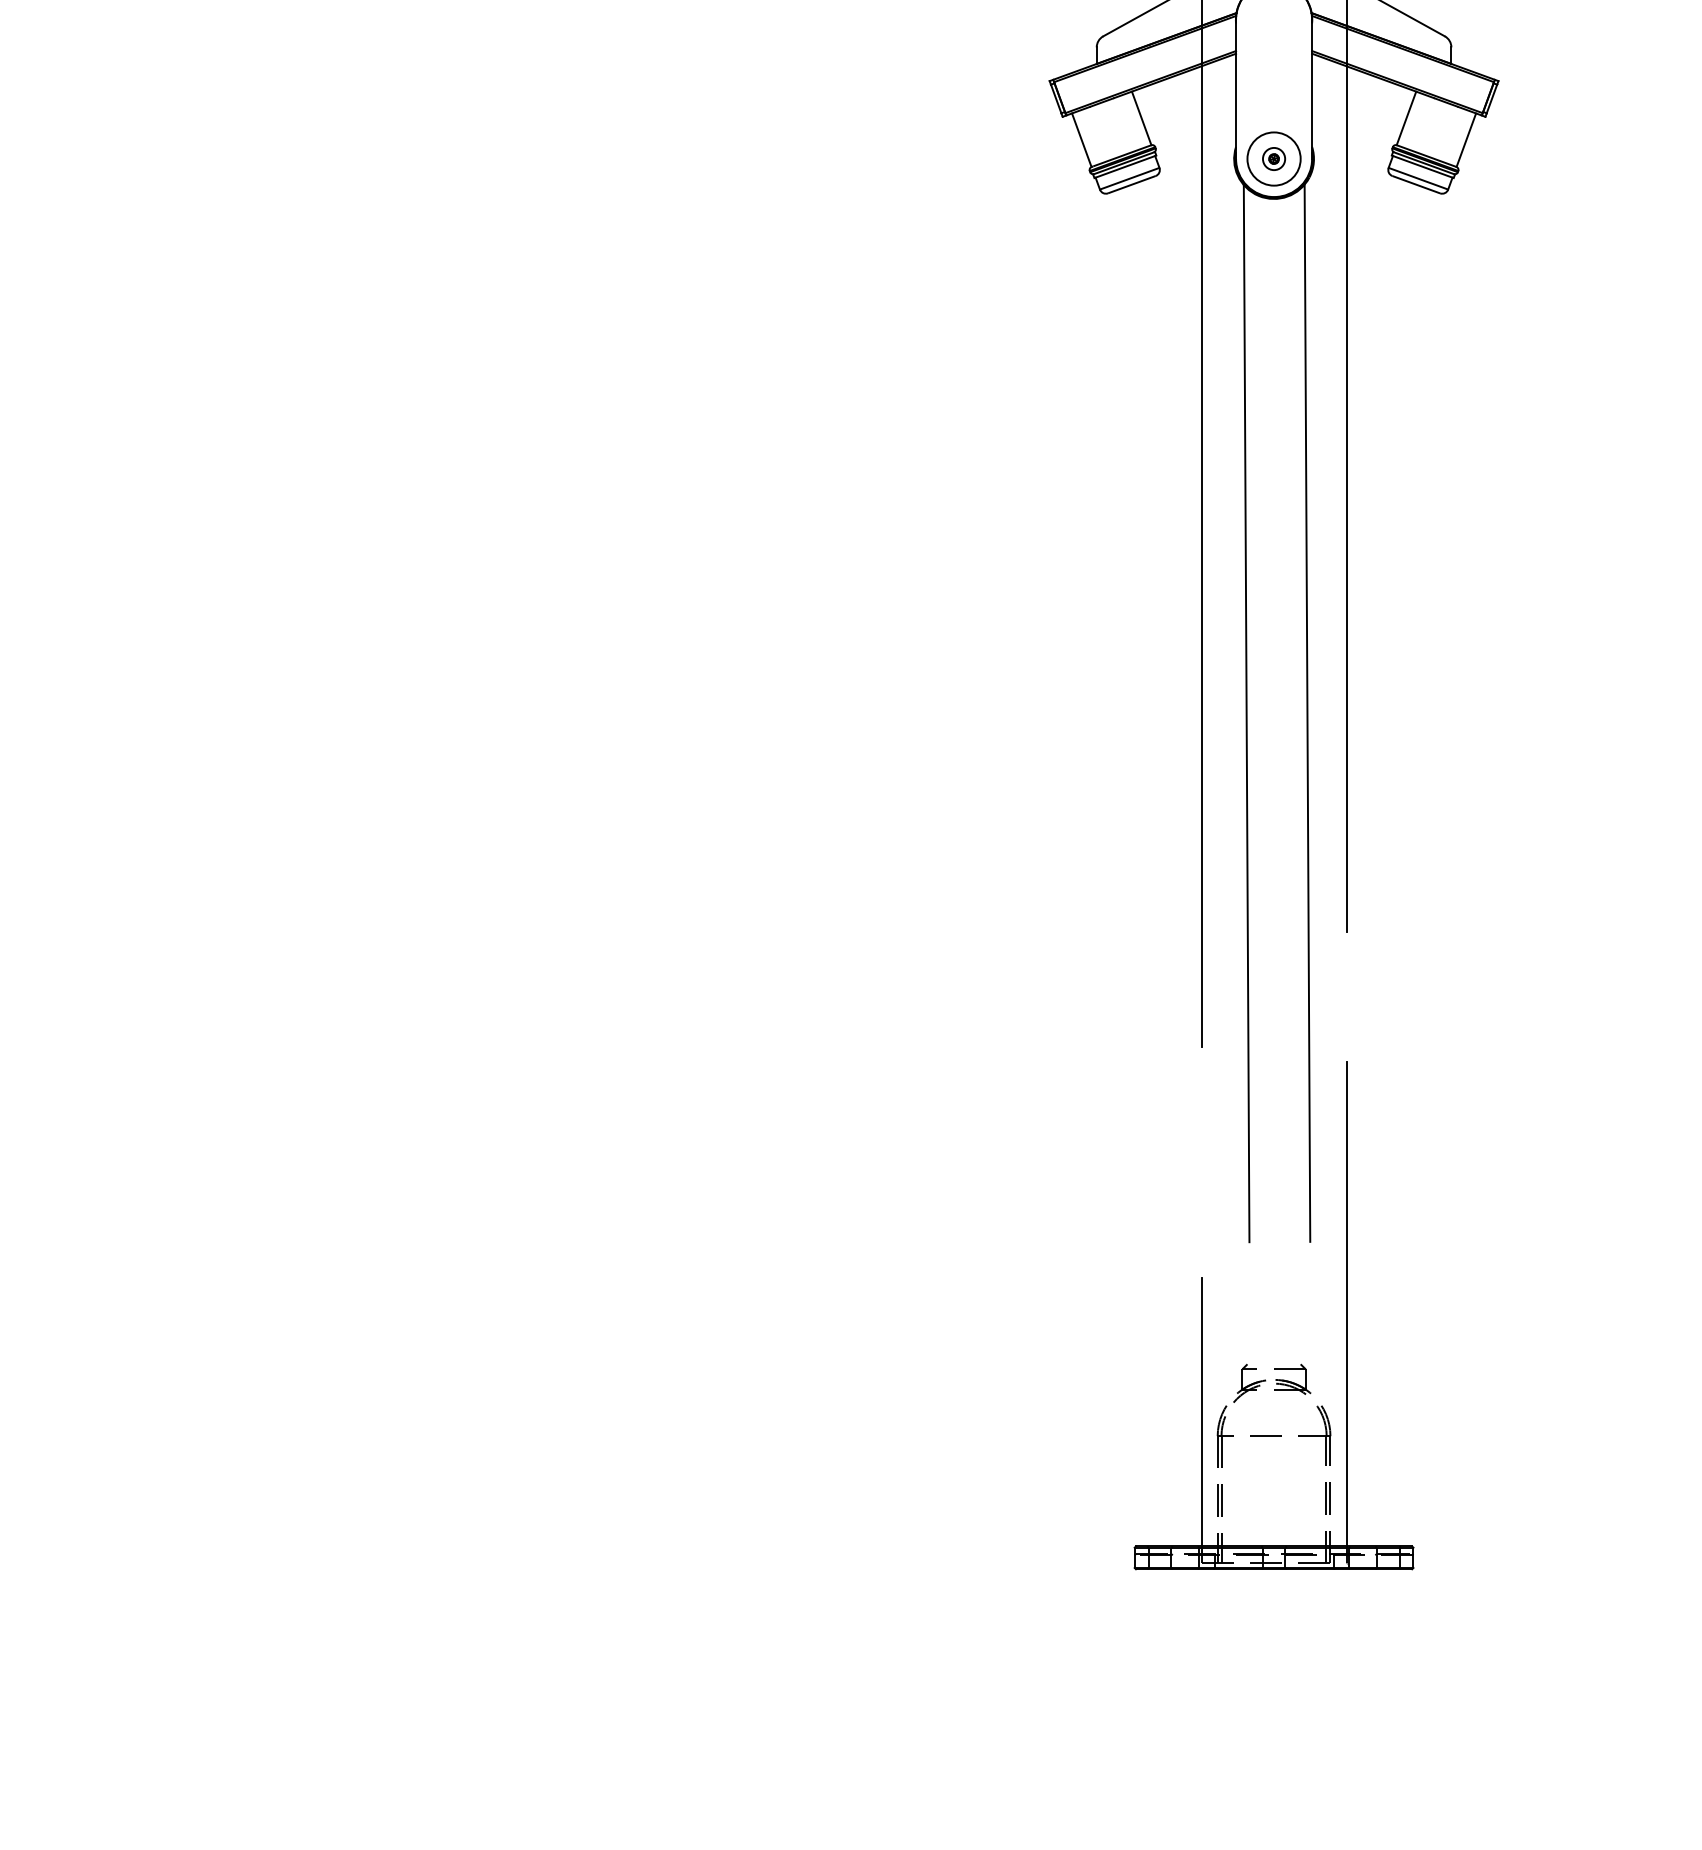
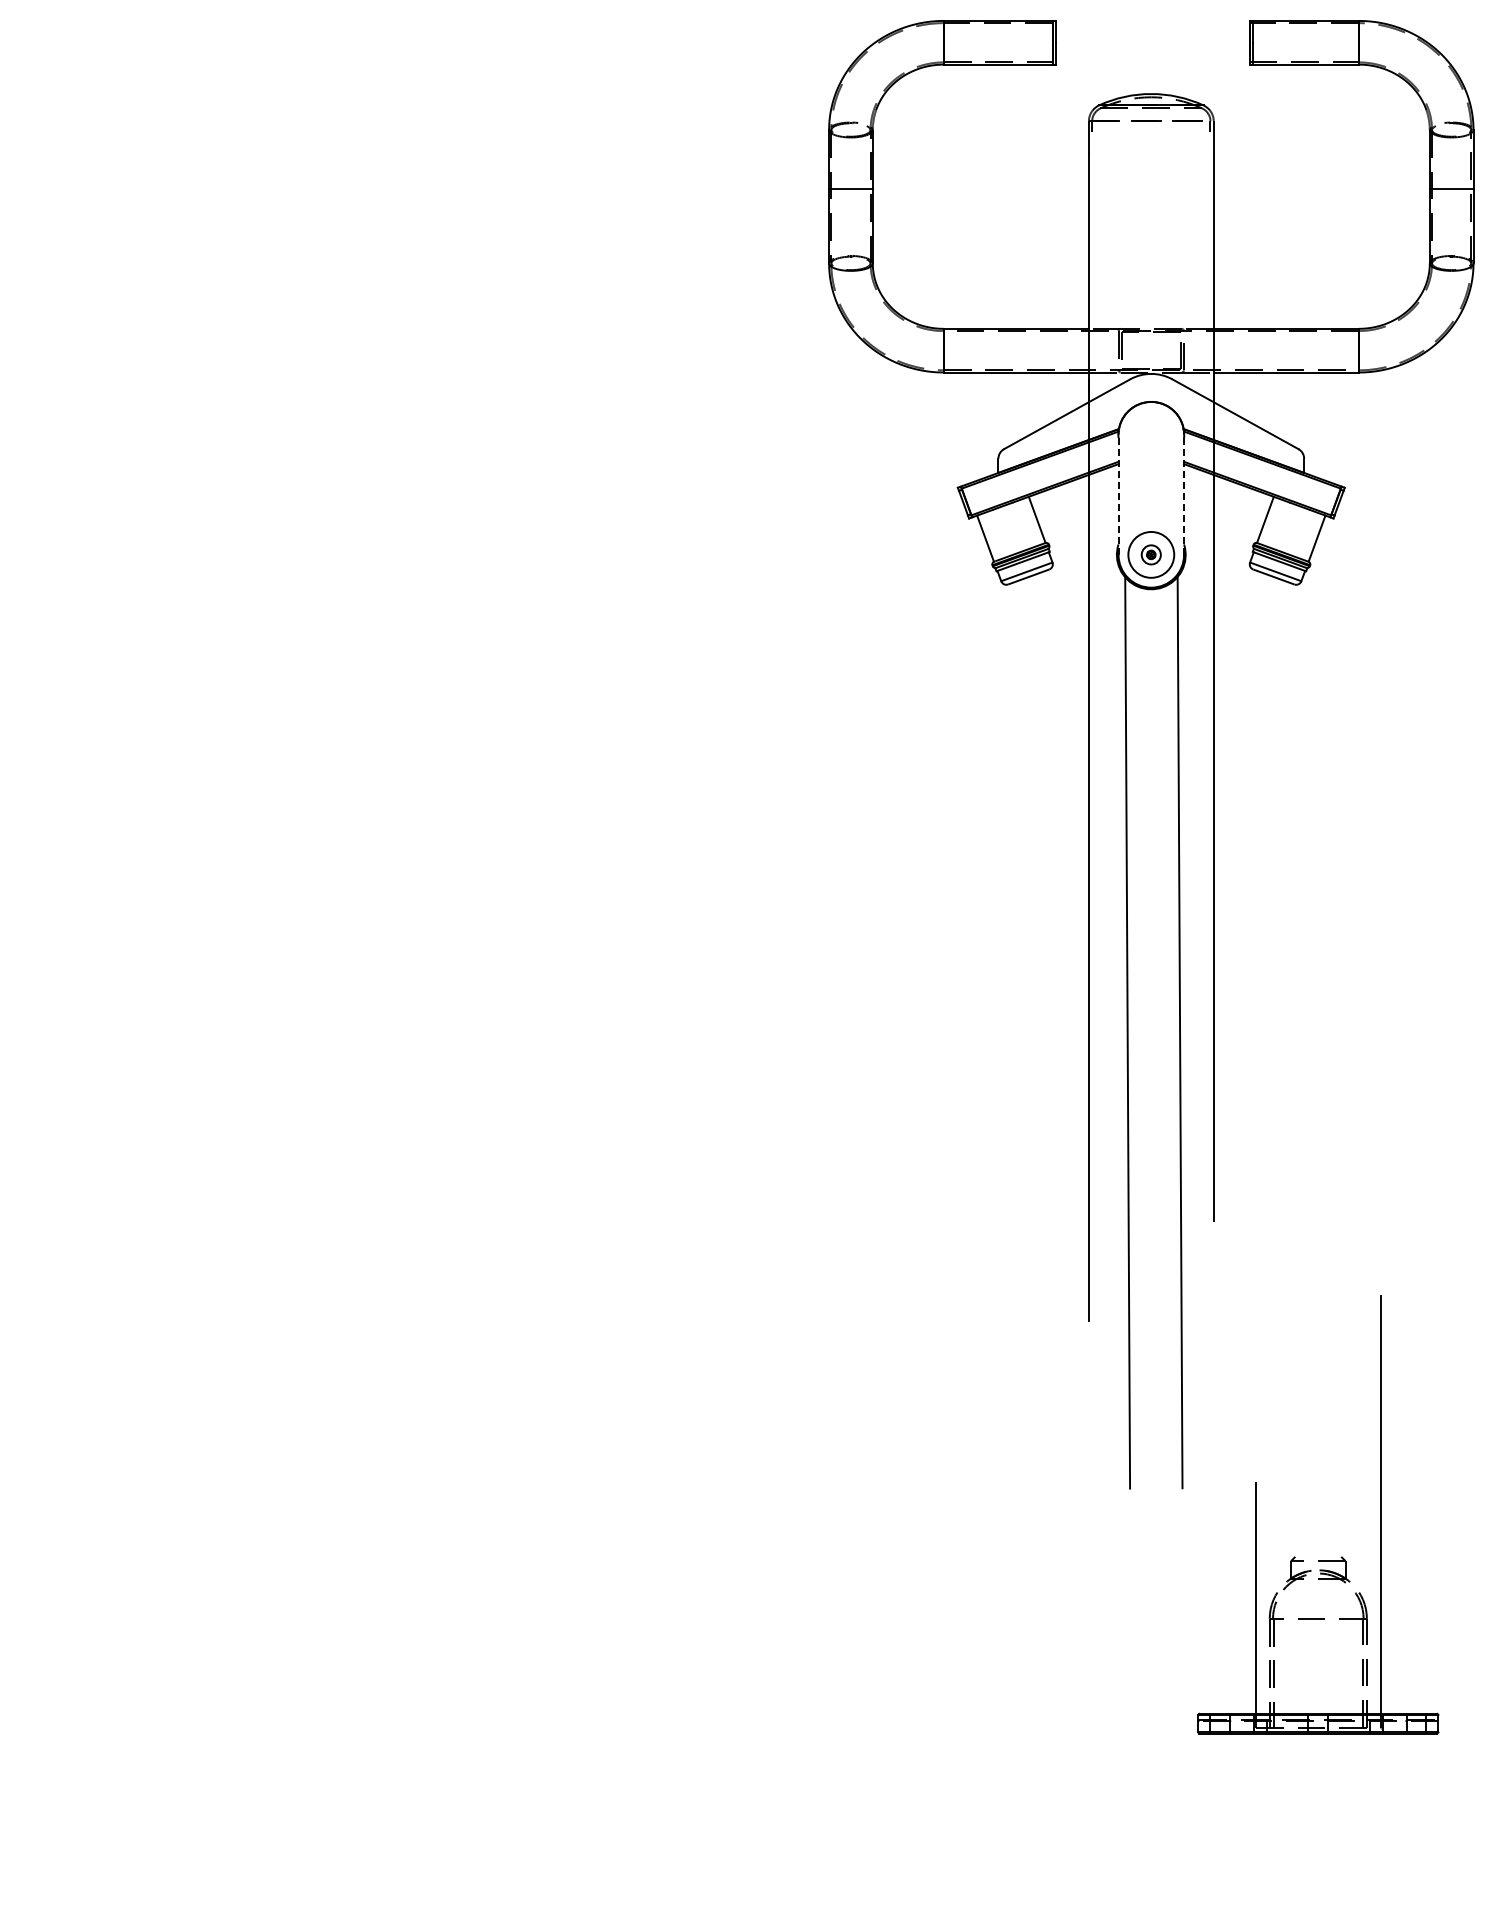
line: (1236, 88) -> (1118, 494), solid -> dashed
line: (1312, 88) -> (1184, 494), solid -> dashed
part: (1274, 1368) -> (1318, 1560), moved

